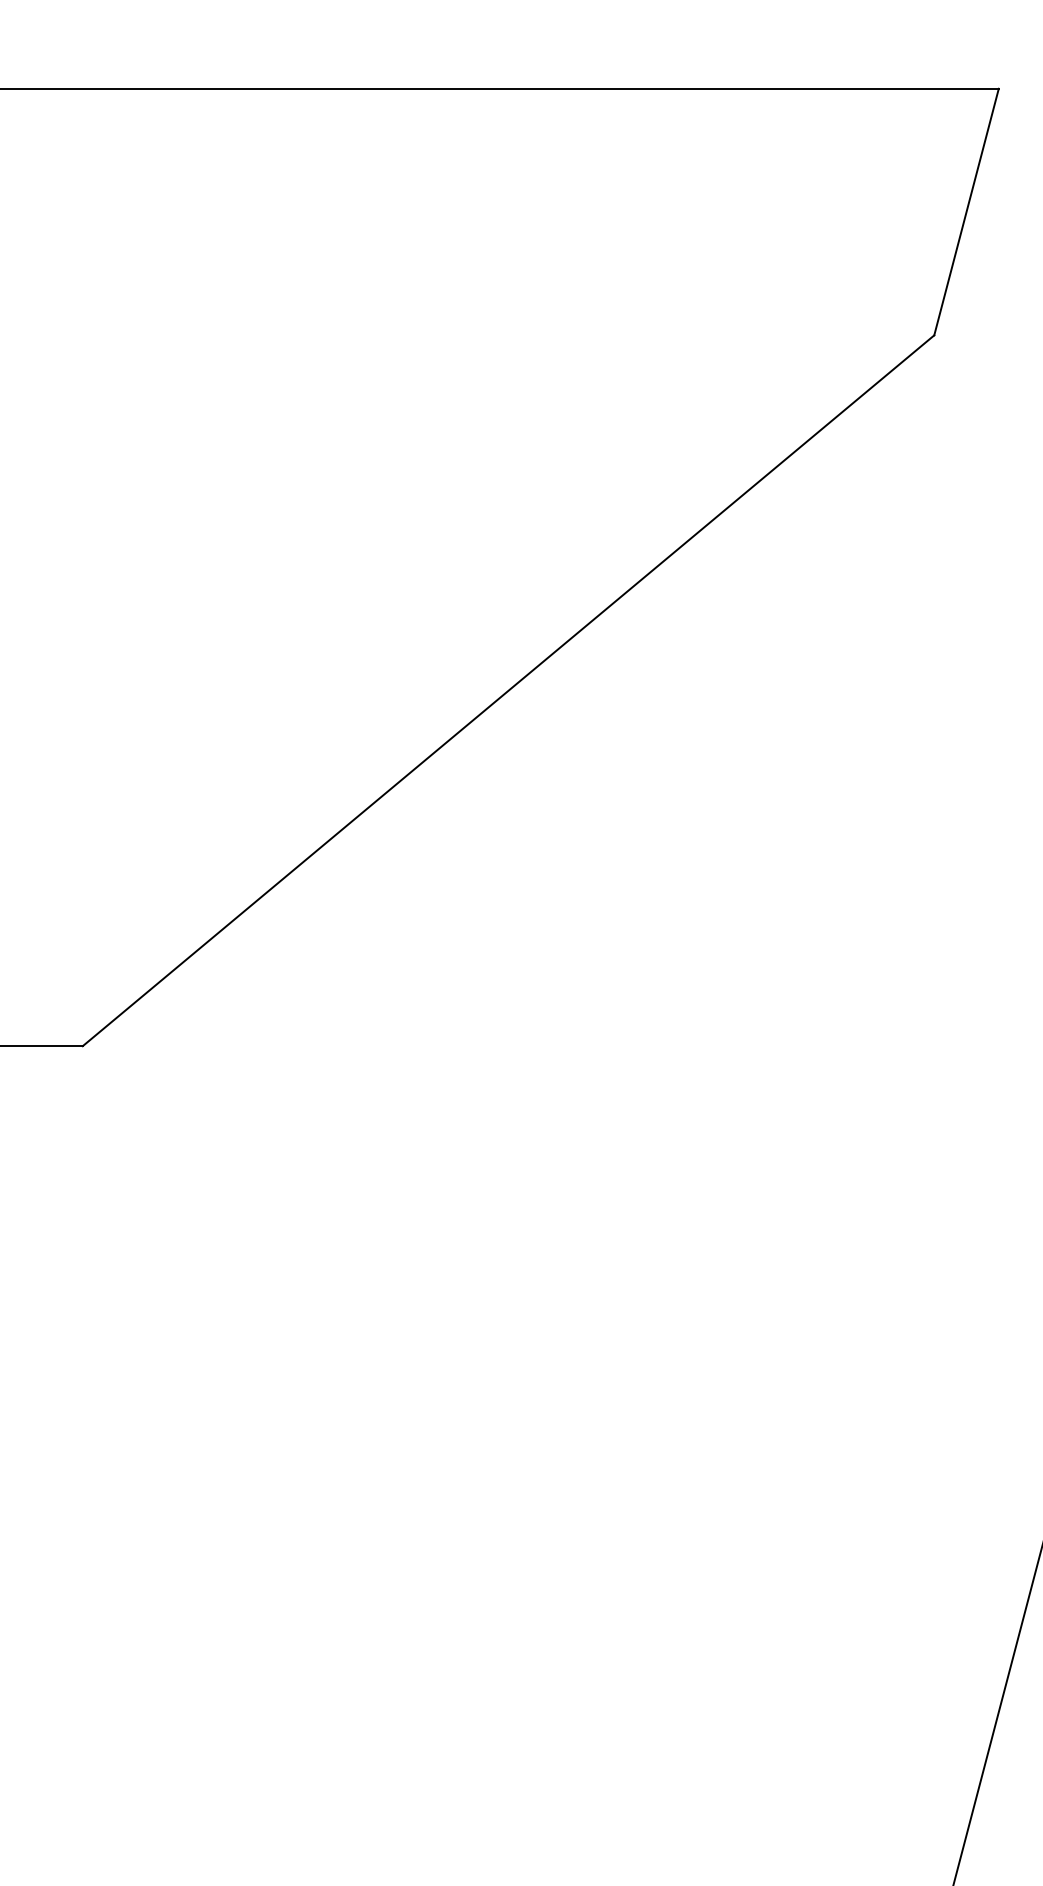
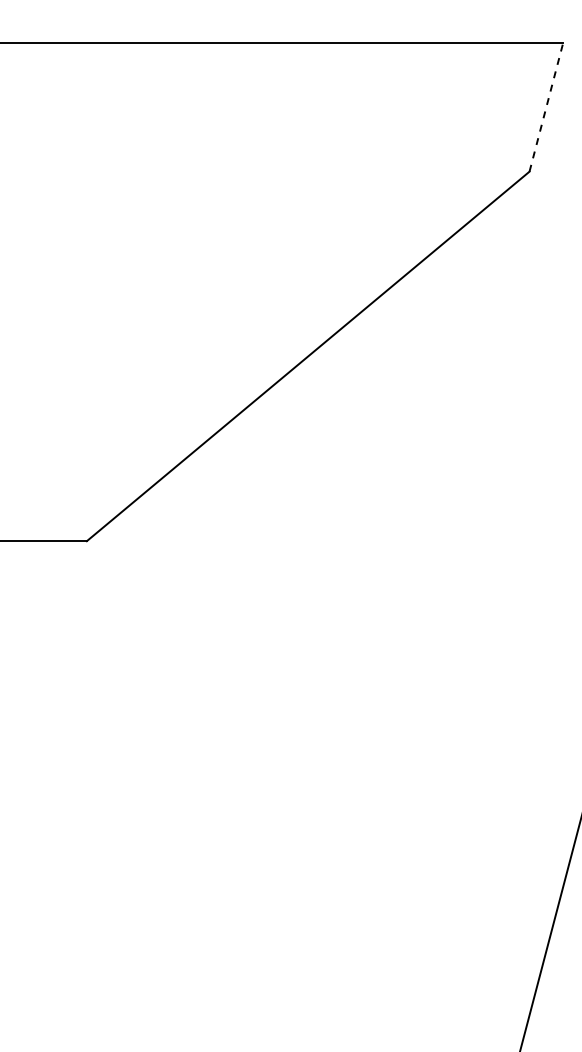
line: (966, 211) -> (546, 107), solid -> dashed

